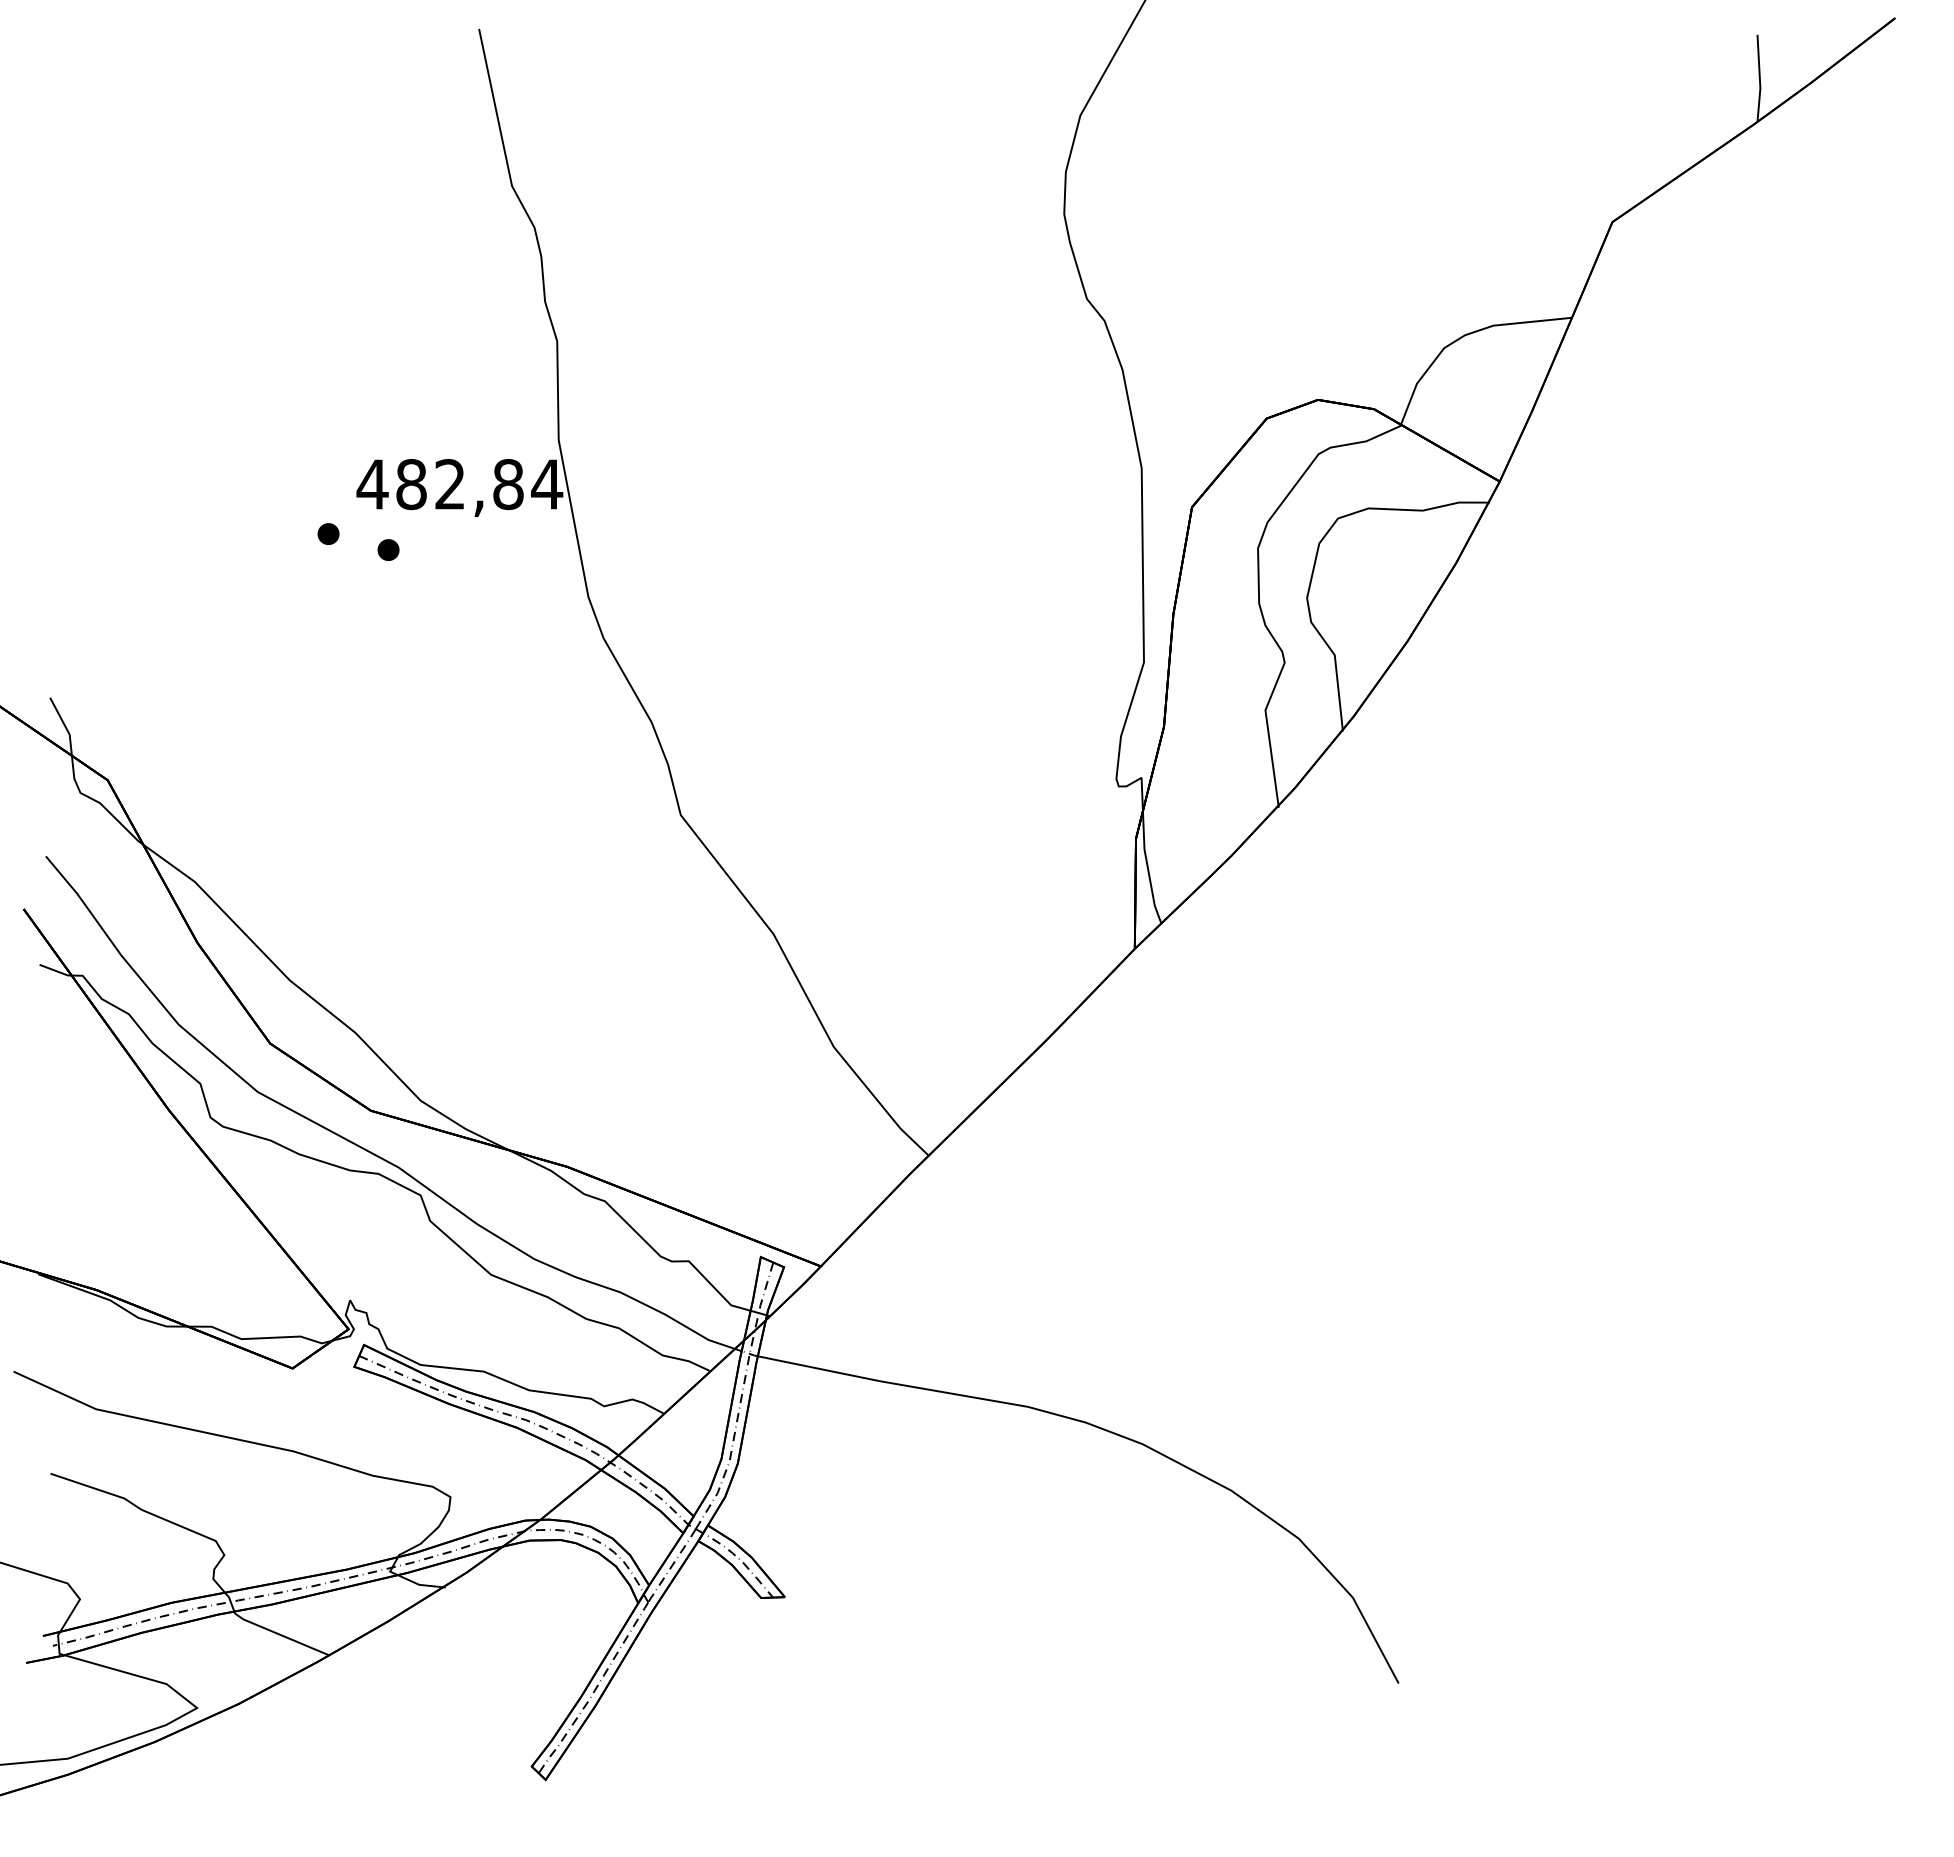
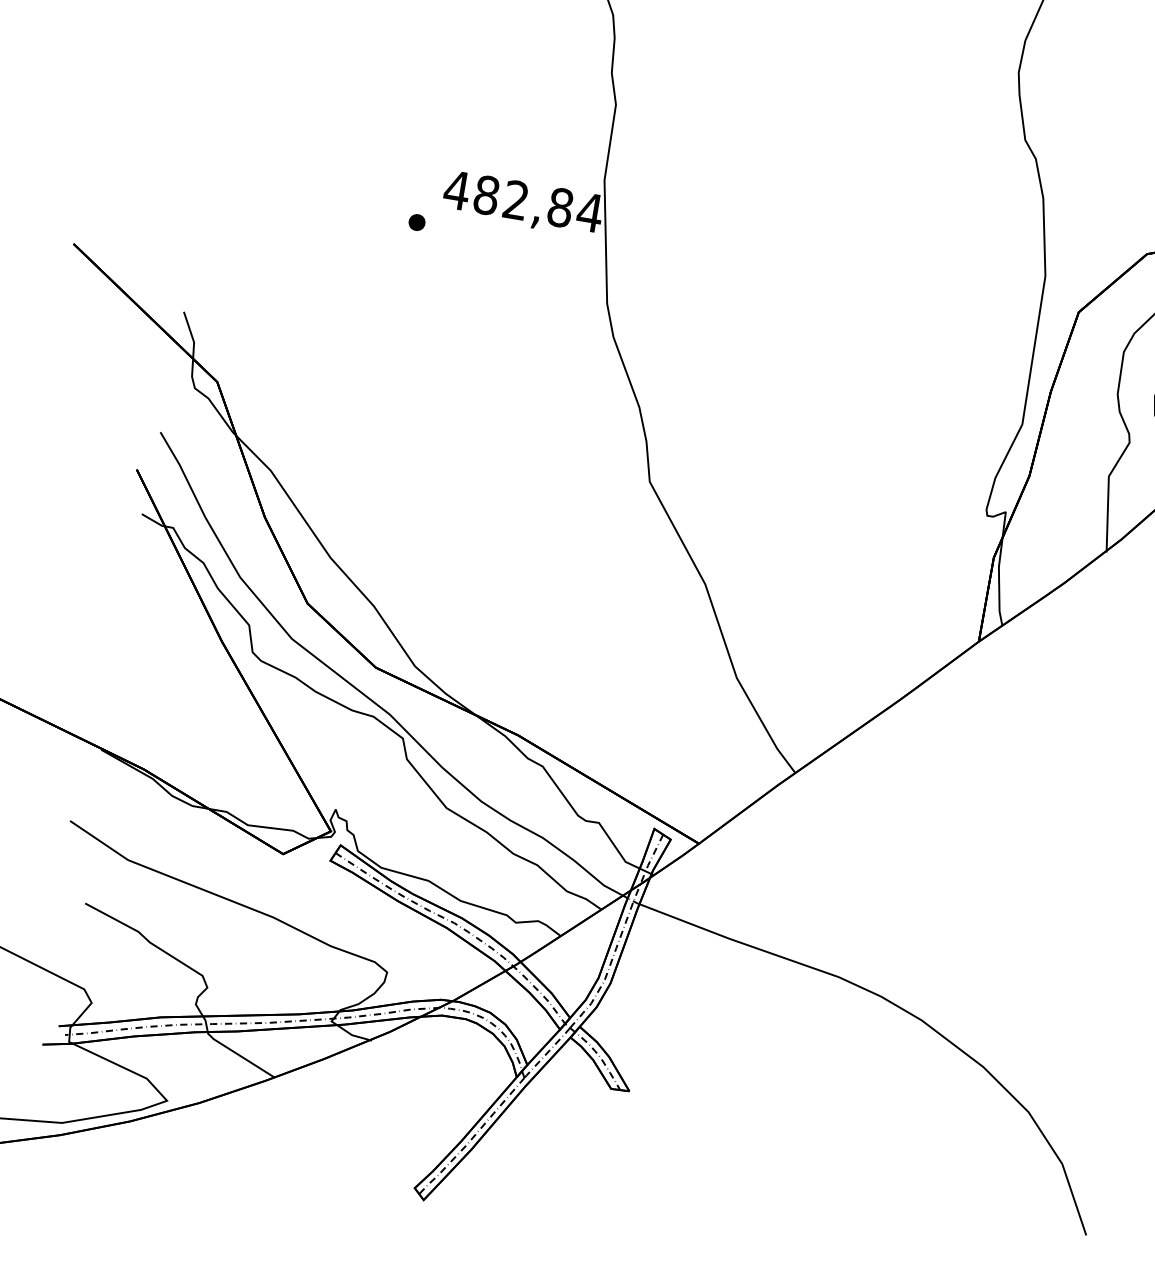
part: (388, 549) -> (460, 241), removed

